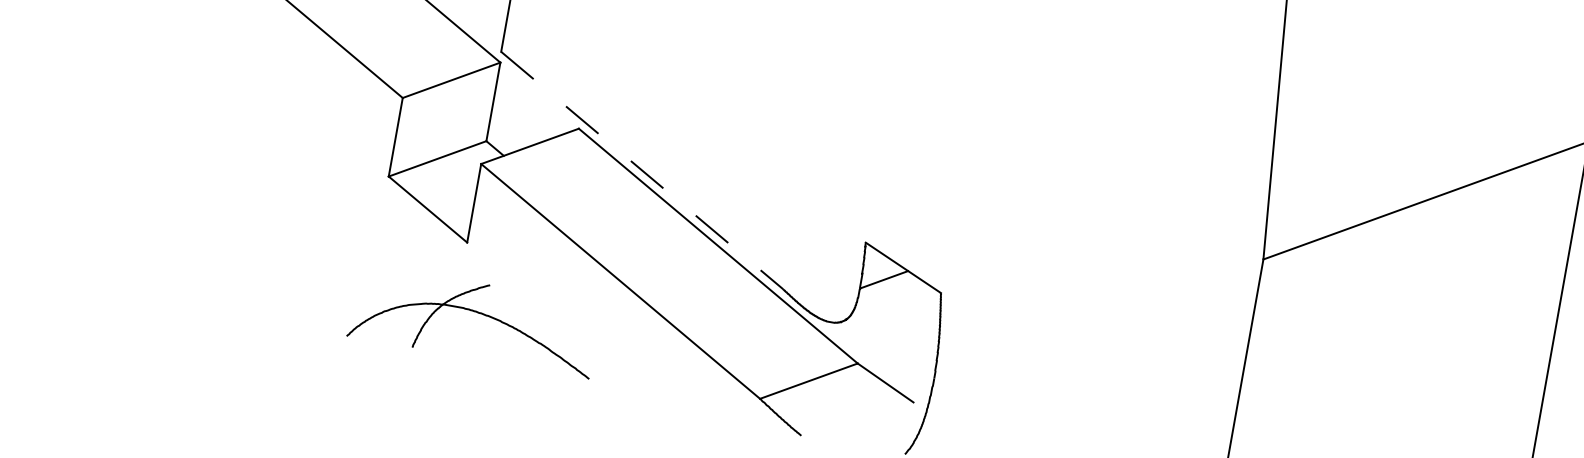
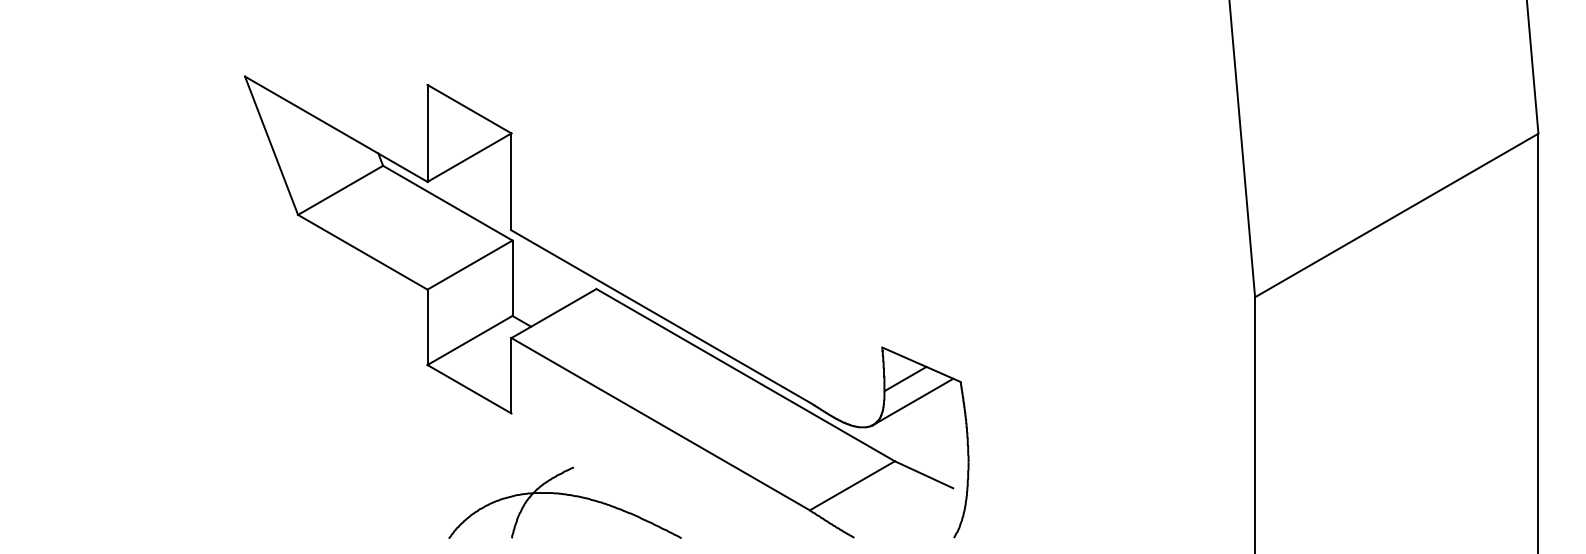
line: (642, 170) -> (662, 317), dashed -> solid
line: (888, 304) -> (913, 401), added
part: (475, 312) -> (564, 495), moved

